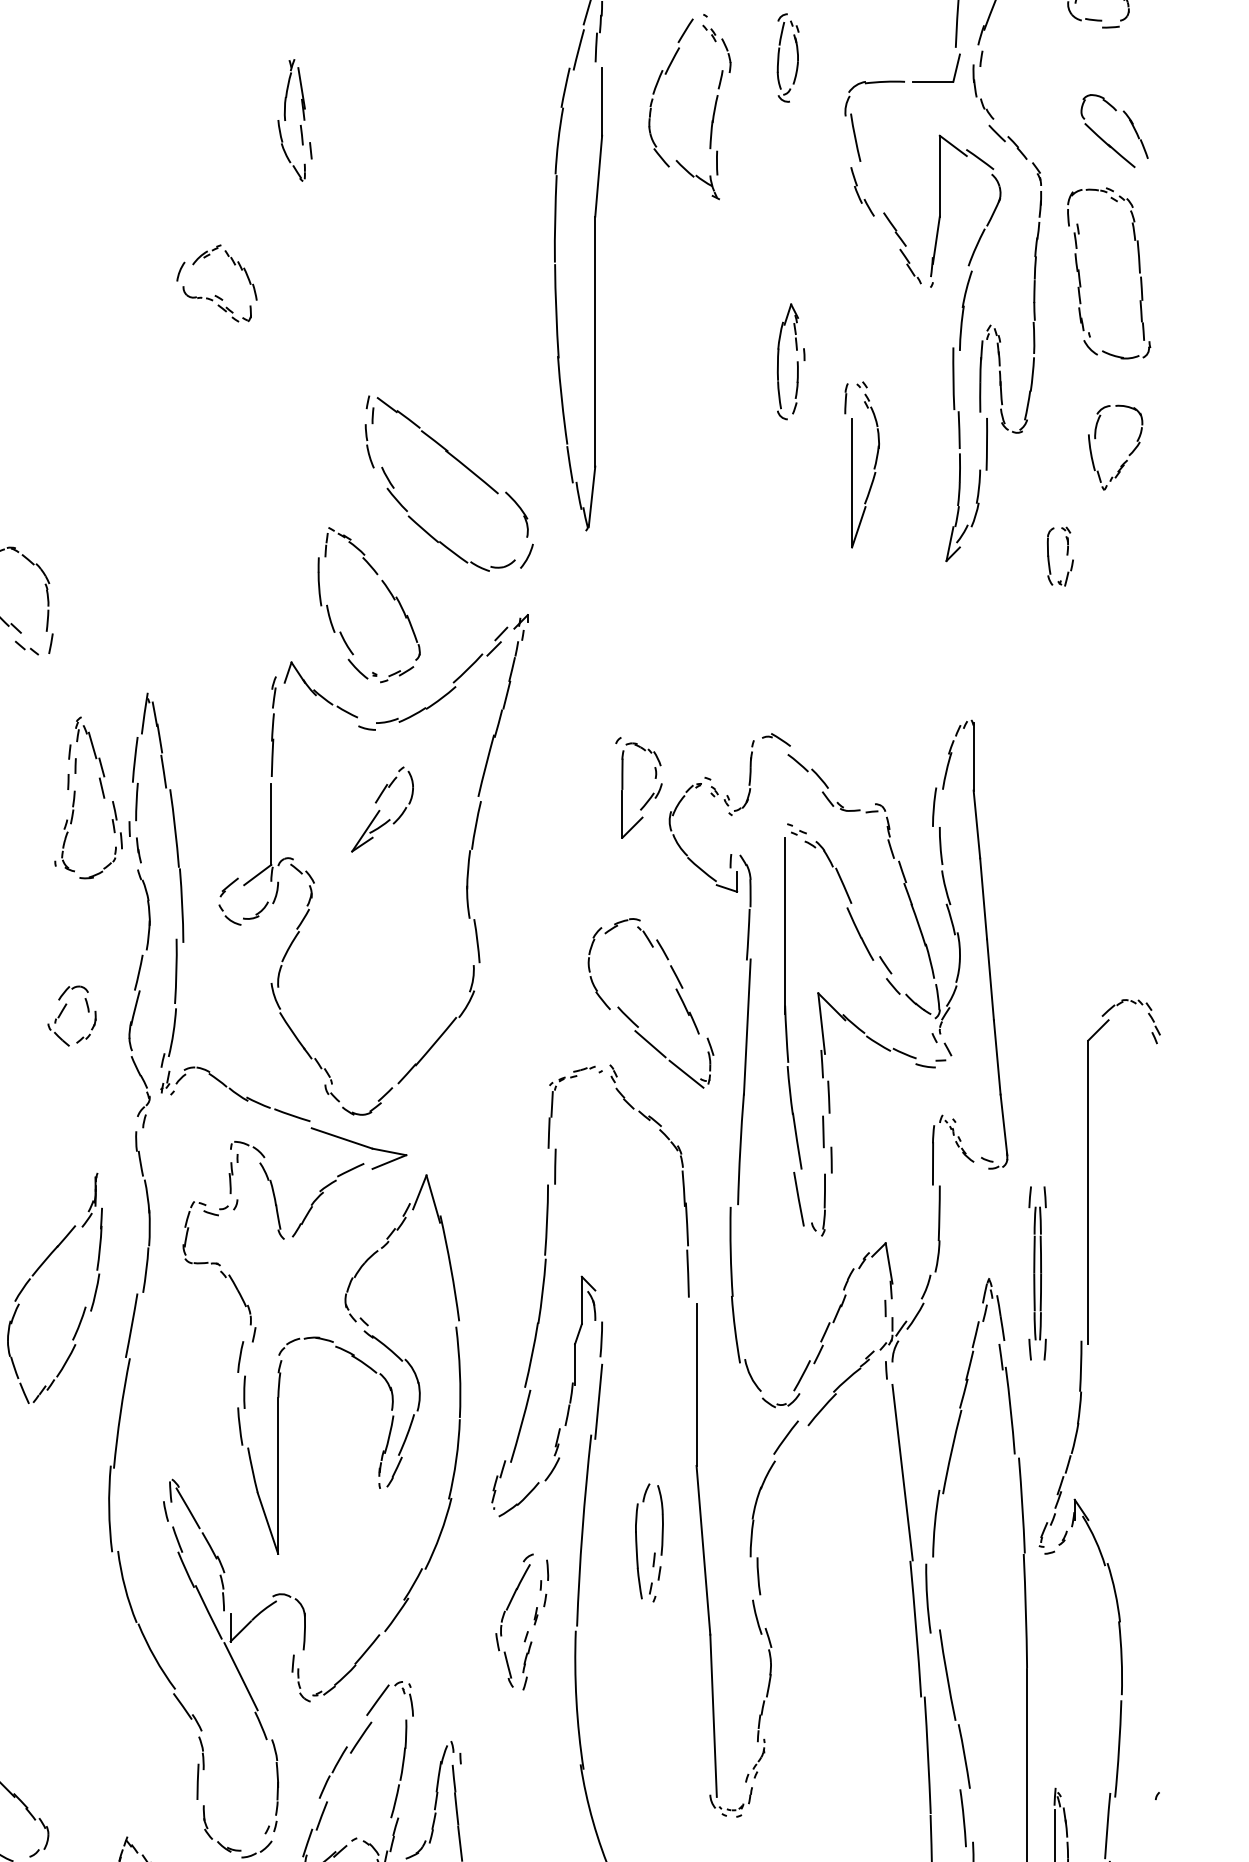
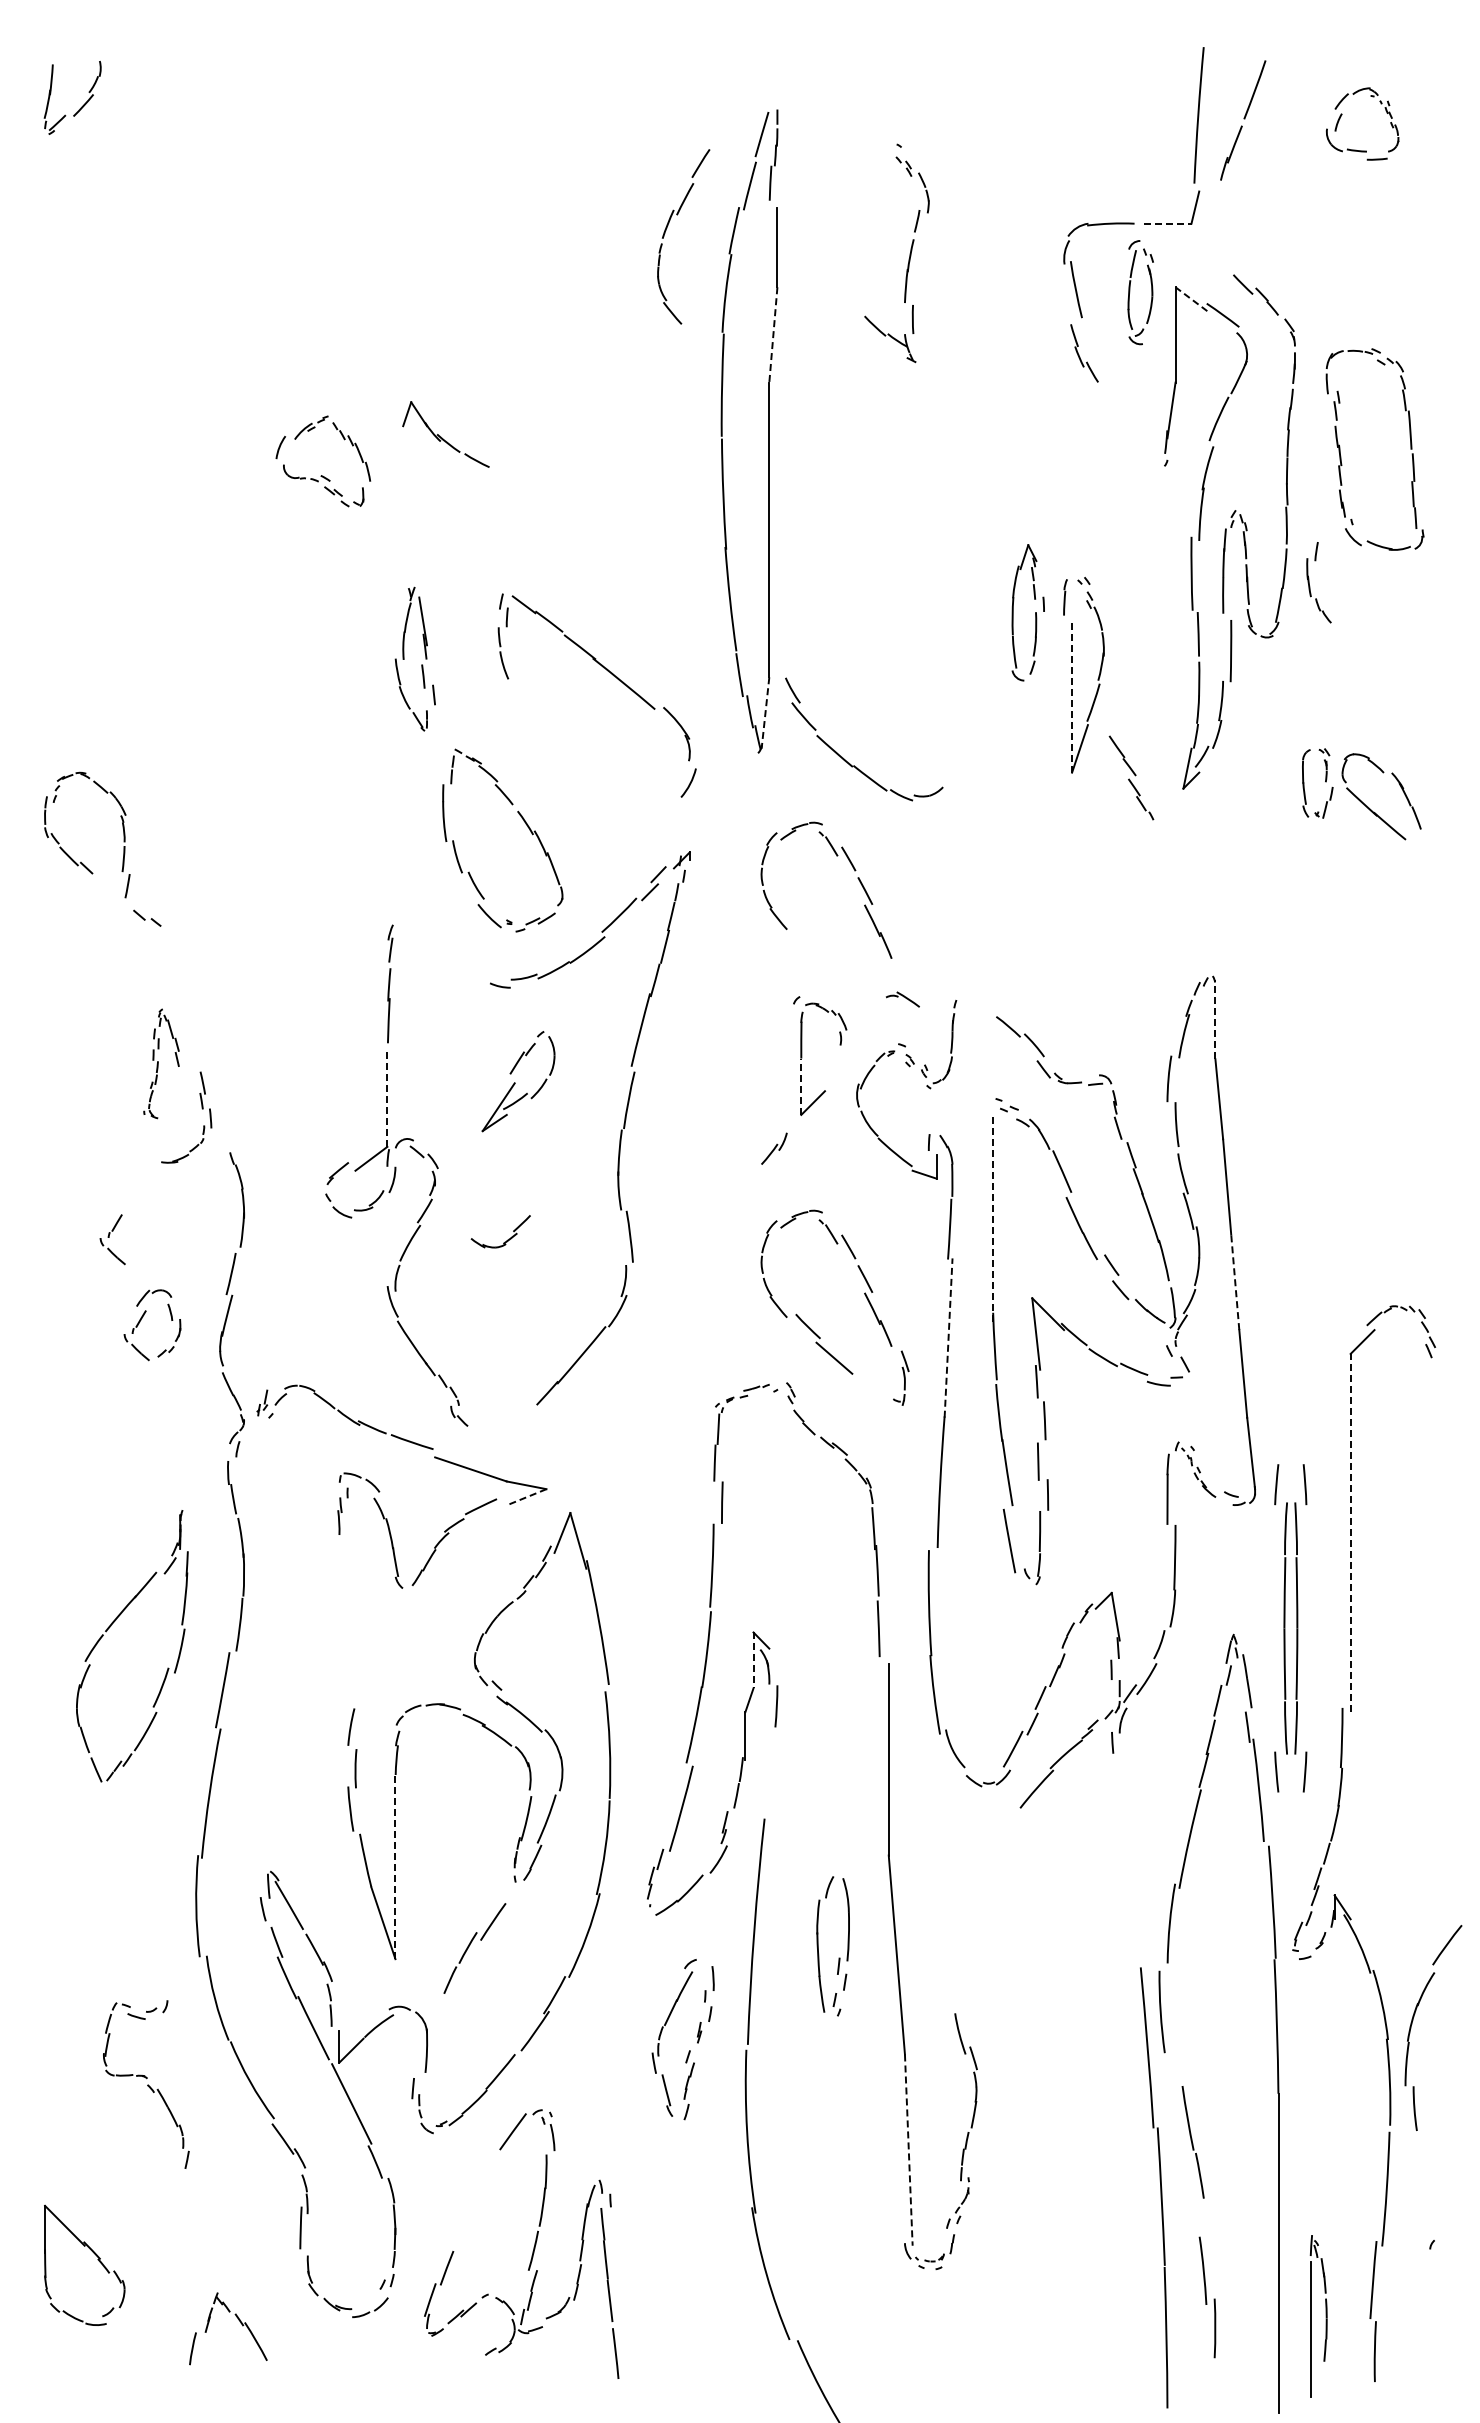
part: (779, 57) -> (1130, 292), moved
line: (933, 81) -> (1167, 223), solid -> dashed
part: (657, 85) -> (667, 228), moved
part: (976, 88) -> (1310, 586), moved
part: (300, 124) -> (421, 664), moved
part: (1104, 140) -> (1369, 807), moved
line: (953, 146) -> (1191, 299), solid -> dashed
line: (598, 175) -> (773, 334), solid -> dashed
part: (902, 247) -> (1131, 777), moved
part: (797, 361) -> (1035, 612), moved
part: (1128, 454) -> (1398, 663), removed
line: (852, 483) -> (1072, 697), solid -> dashed
line: (592, 497) -> (765, 713), solid -> dashed
part: (435, 538) -> (849, 762), moved
part: (670, 637) -> (857, 878), added
part: (27, 647) -> (147, 917), moved
part: (320, 689) -> (445, 434), moved
part: (776, 739) -> (902, 999), moved
line: (973, 756) -> (1215, 1019), solid -> dashed
part: (79, 794) -> (161, 1063), size x0.6
part: (651, 796) -> (774, 1148), moved
line: (622, 814) -> (801, 1087), solid -> dashed
line: (271, 824) -> (387, 1099), solid -> dashed
part: (140, 863) -> (233, 1145), removed
line: (784, 925) -> (992, 1218), solid -> dashed
part: (38, 943) -> (112, 1239), added
line: (990, 979) -> (1235, 1282), solid -> dashed
line: (747, 1027) -> (948, 1338), solid -> dashed
line: (686, 1074) -> (876, 1393), removed
part: (373, 1107) -> (507, 1239), moved
line: (389, 1162) -> (526, 1497), solid -> dashed
line: (1088, 1191) -> (1350, 1532), solid -> dashed
part: (219, 1270) -> (146, 2084), moved
part: (1037, 1273) -> (1290, 1628), size x1.6
line: (581, 1300) -> (753, 1660), solid -> dashed
line: (598, 1401) -> (773, 1779), removed
line: (902, 1471) -> (1131, 1862), removed
line: (278, 1476) -> (395, 1867), solid -> dashed
part: (757, 1501) -> (1413, 2020), moved
part: (954, 1709) -> (1192, 2142), size x0.6
line: (713, 1716) -> (908, 2150), solid -> dashed
part: (345, 1760) -> (474, 1948), moved

